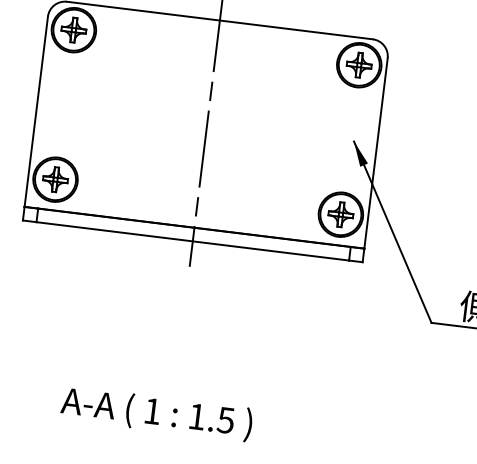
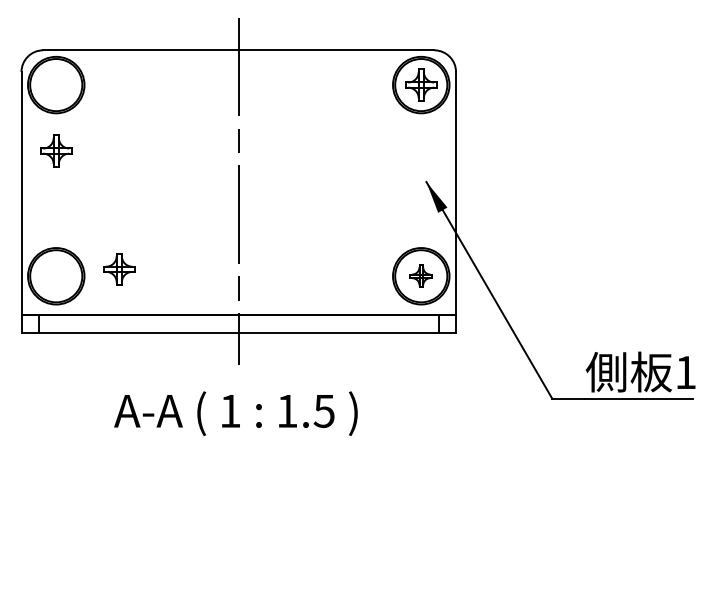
part: (74, 29) -> (56, 150), moved
part: (55, 179) -> (119, 269), moved
part: (341, 214) -> (421, 276), size x0.7
text: (156, 413) -> (235, 413), moved

